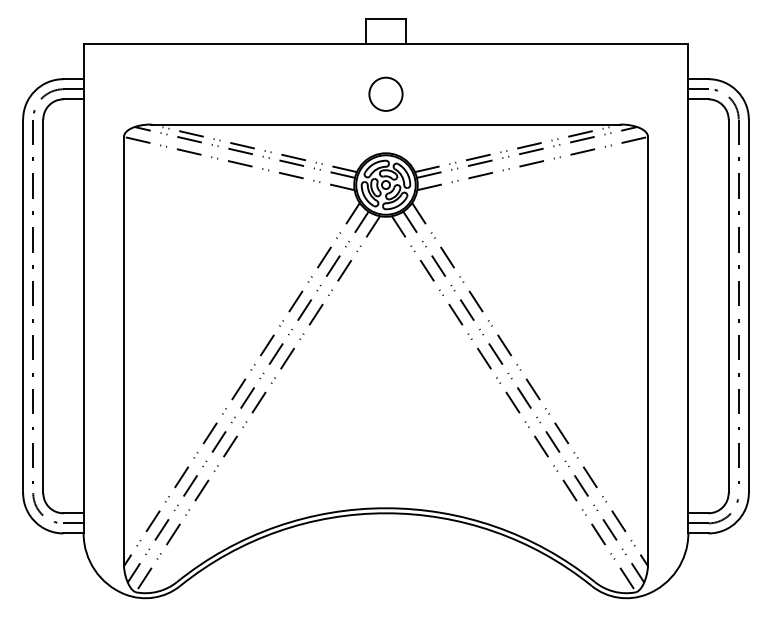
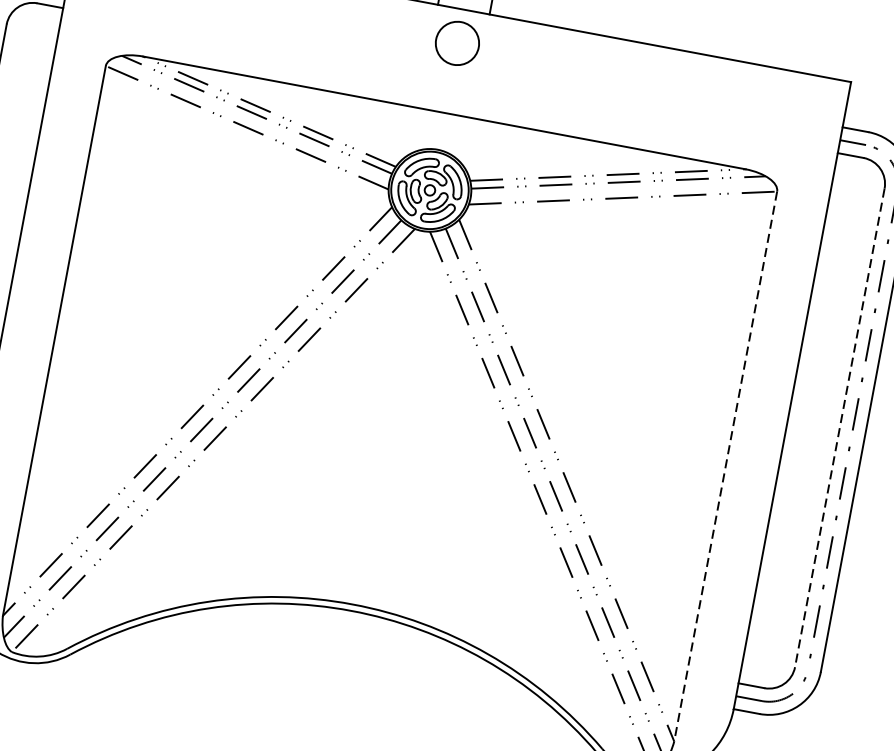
circle: (385, 93) -> (457, 42), moved
line: (728, 306) -> (839, 428), solid -> dashed
line: (648, 351) -> (726, 466), solid -> dashed

